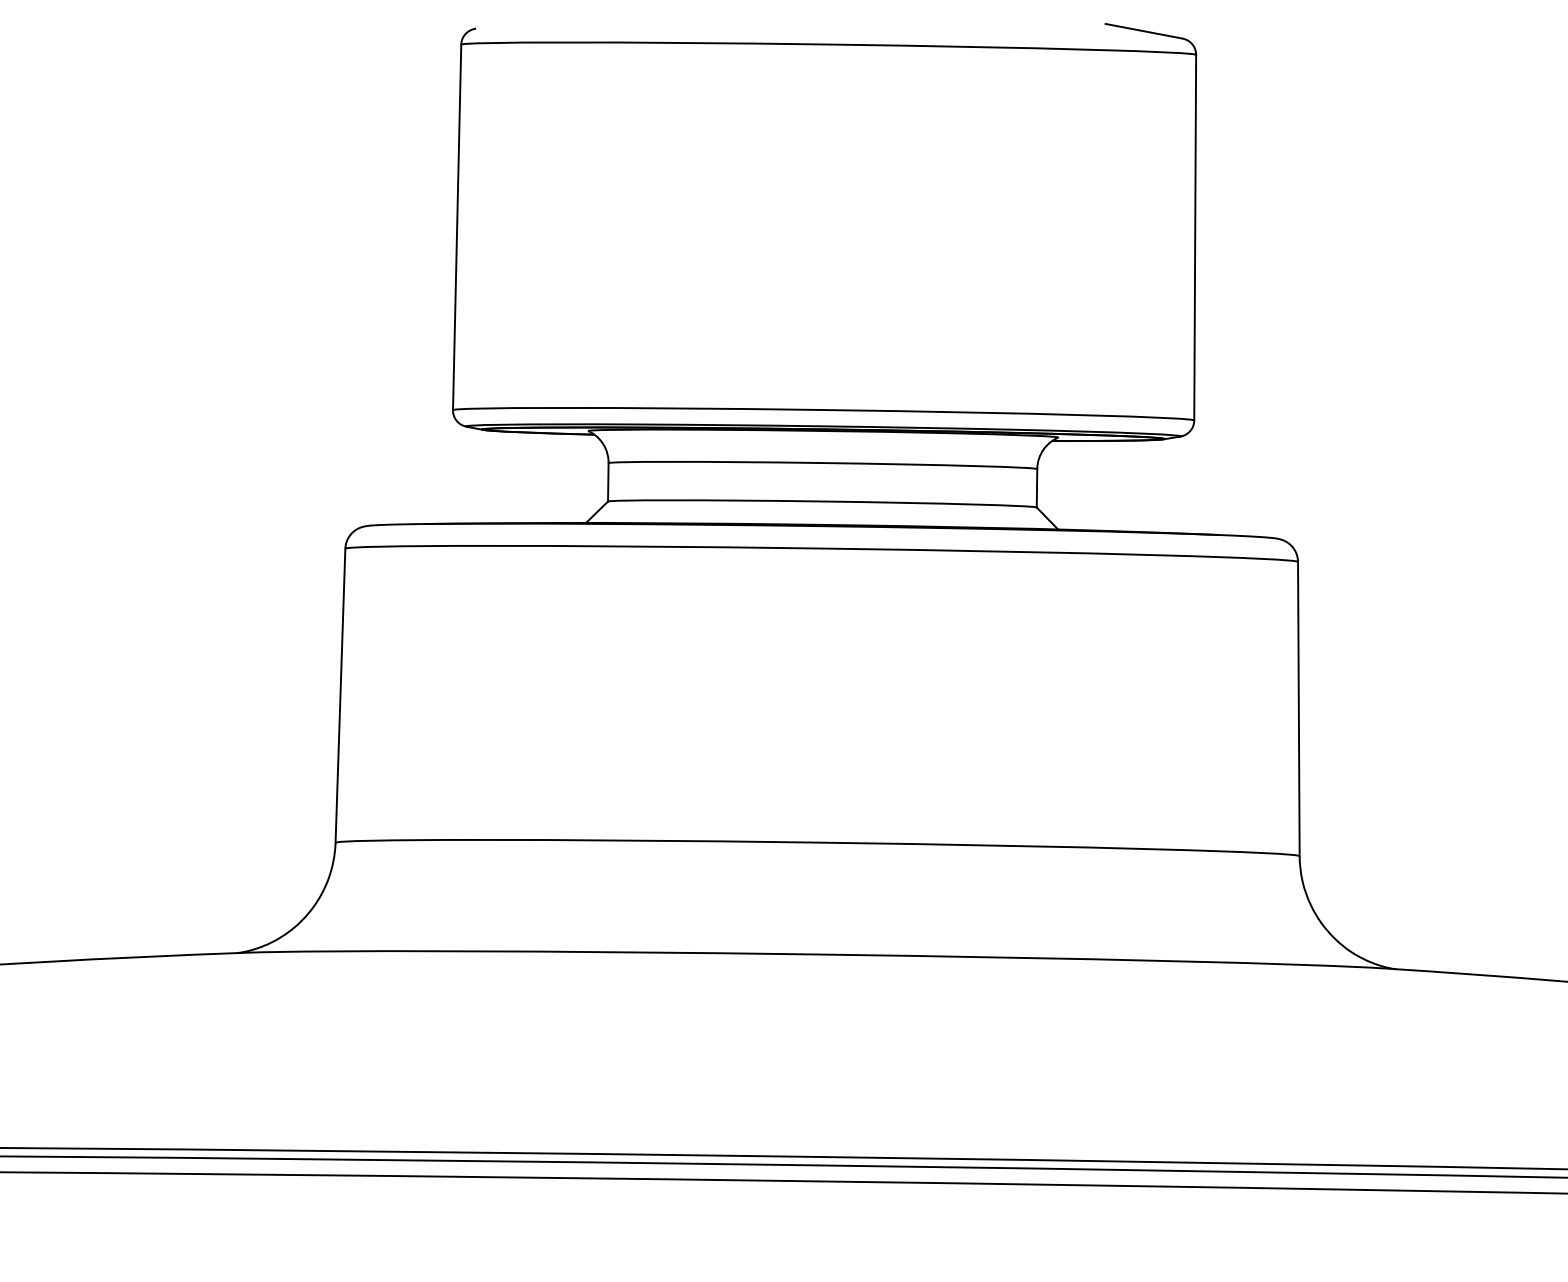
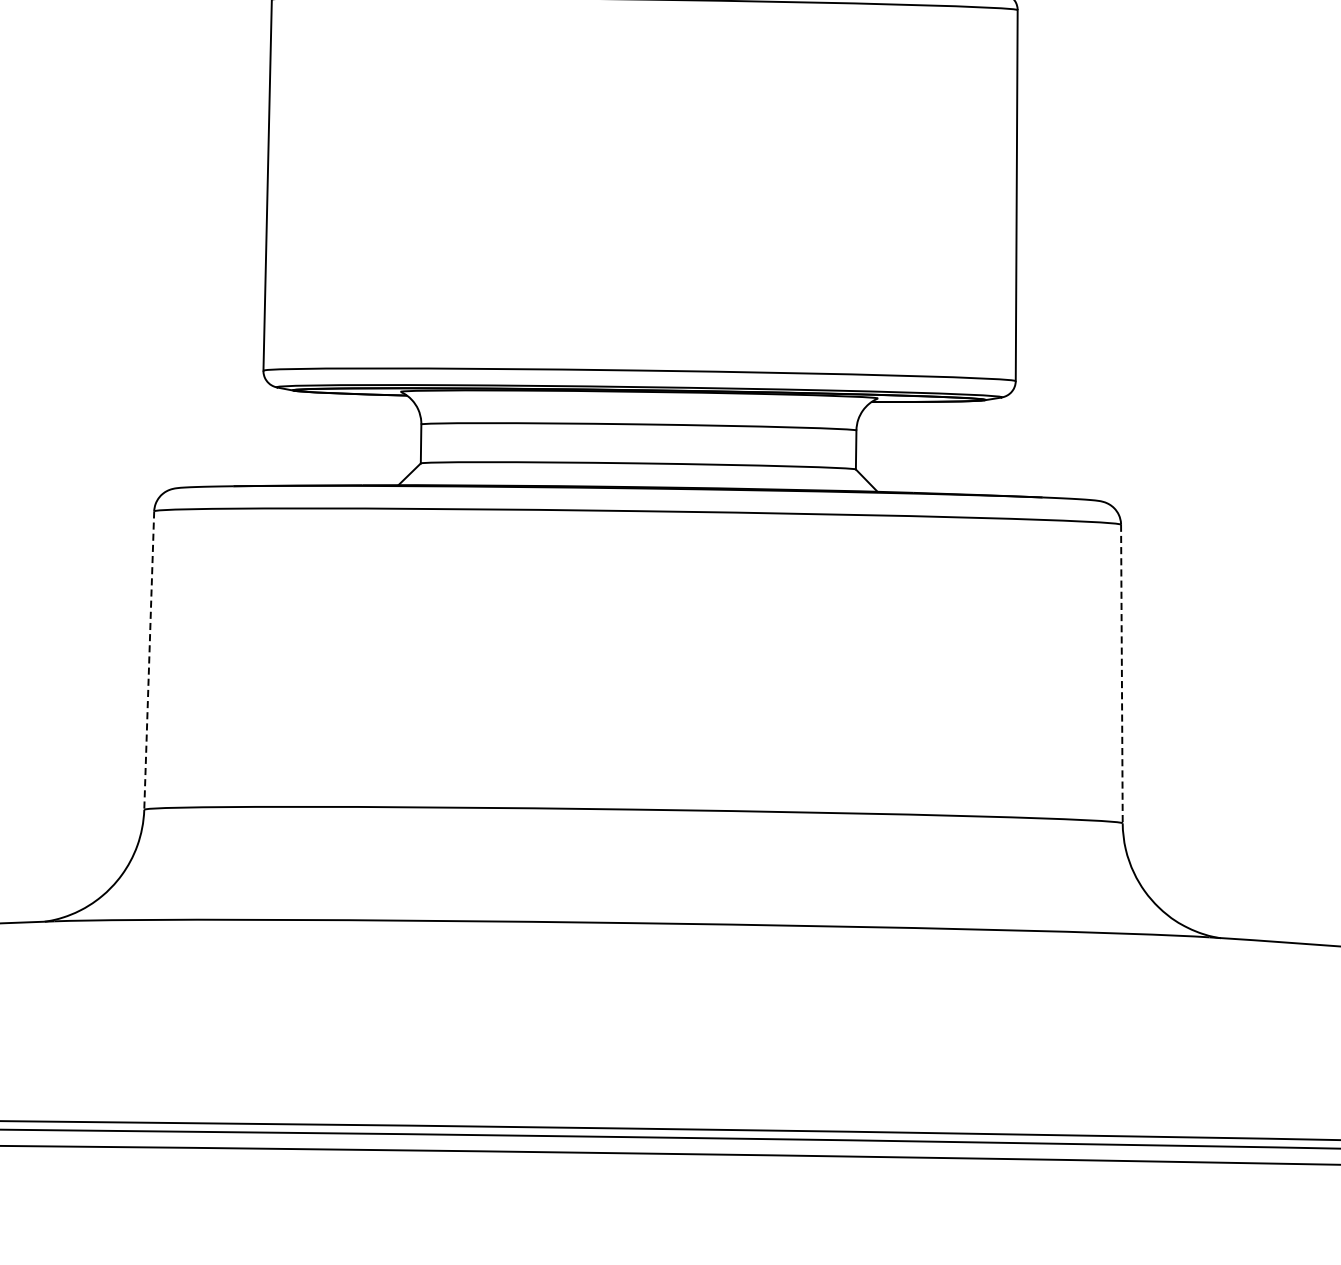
line: (340, 696) -> (149, 661), solid -> dashed
line: (1298, 709) -> (1121, 674), solid -> dashed

